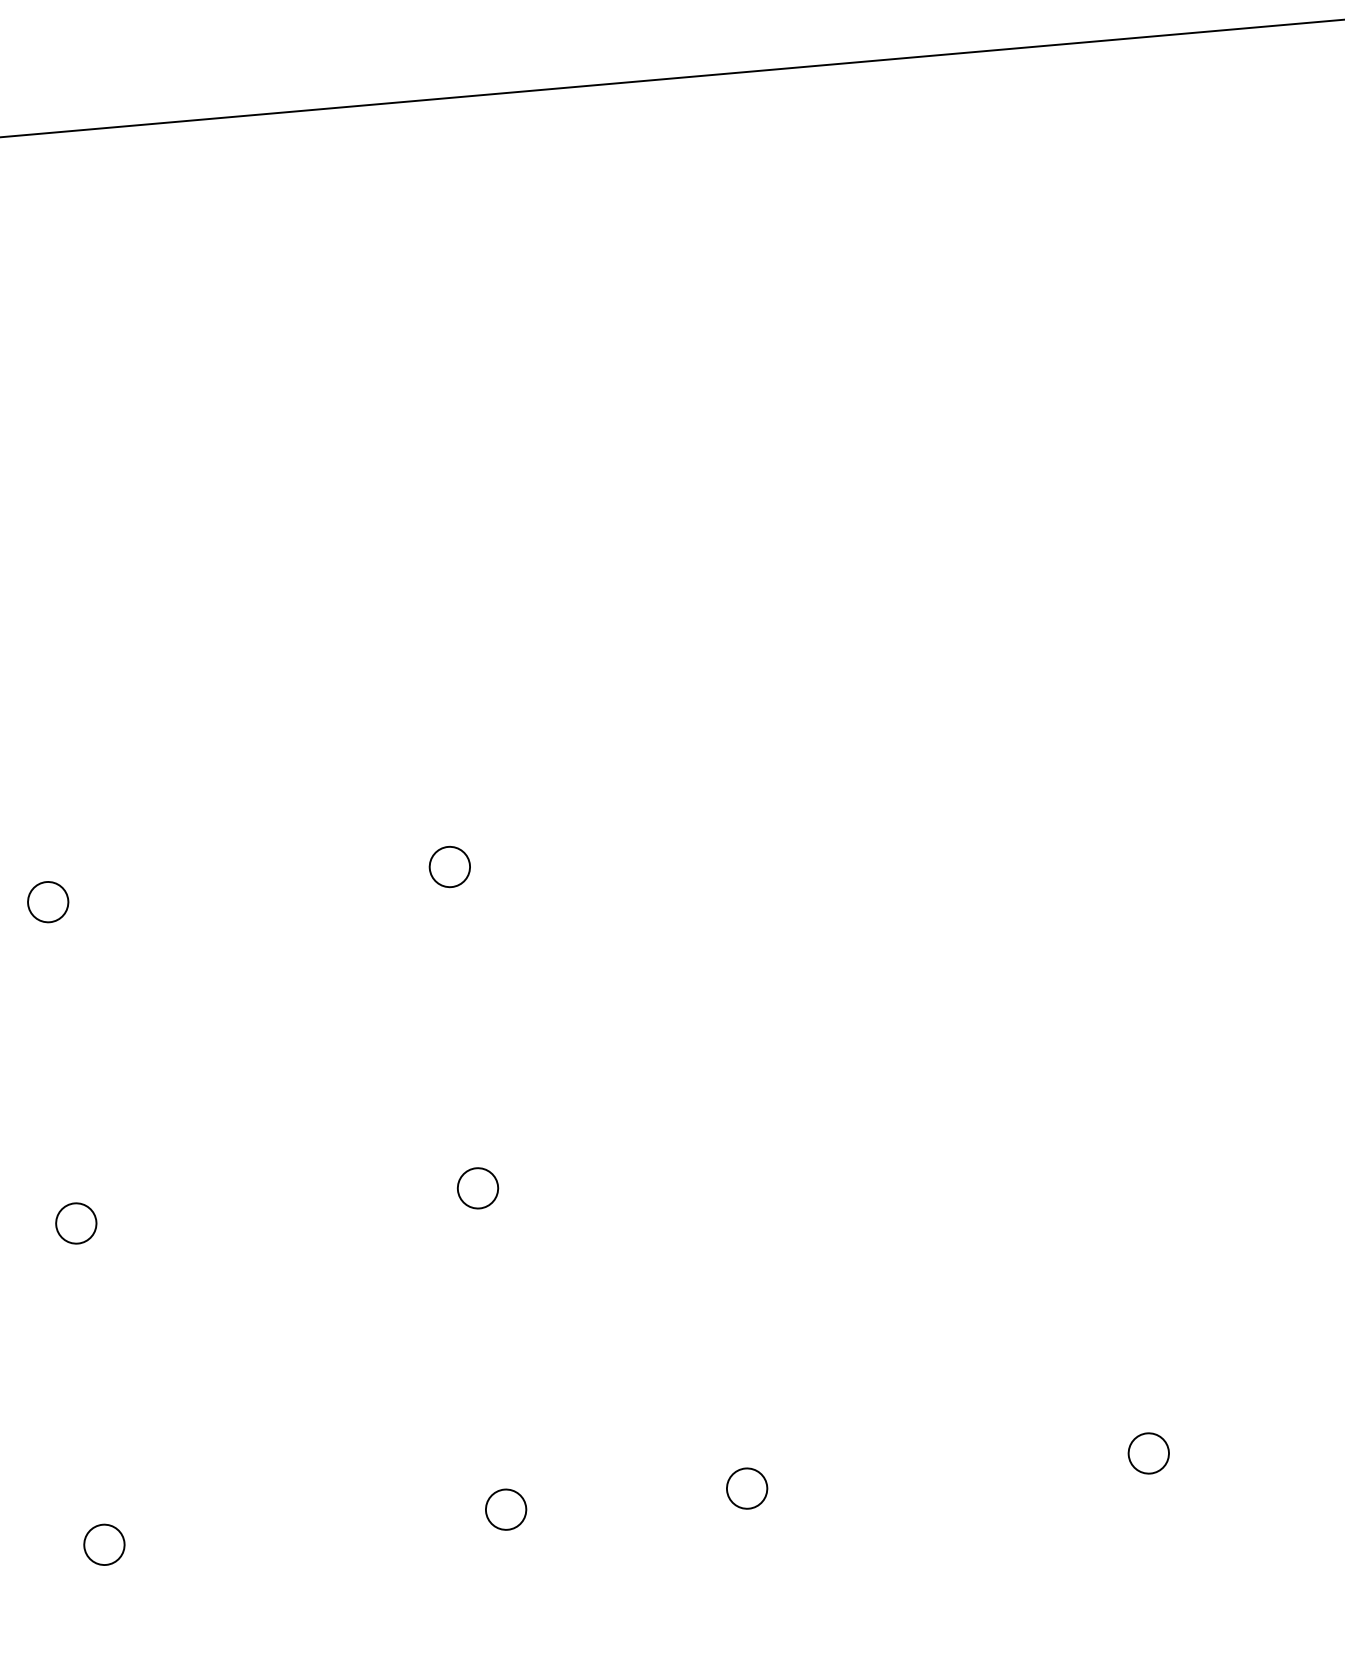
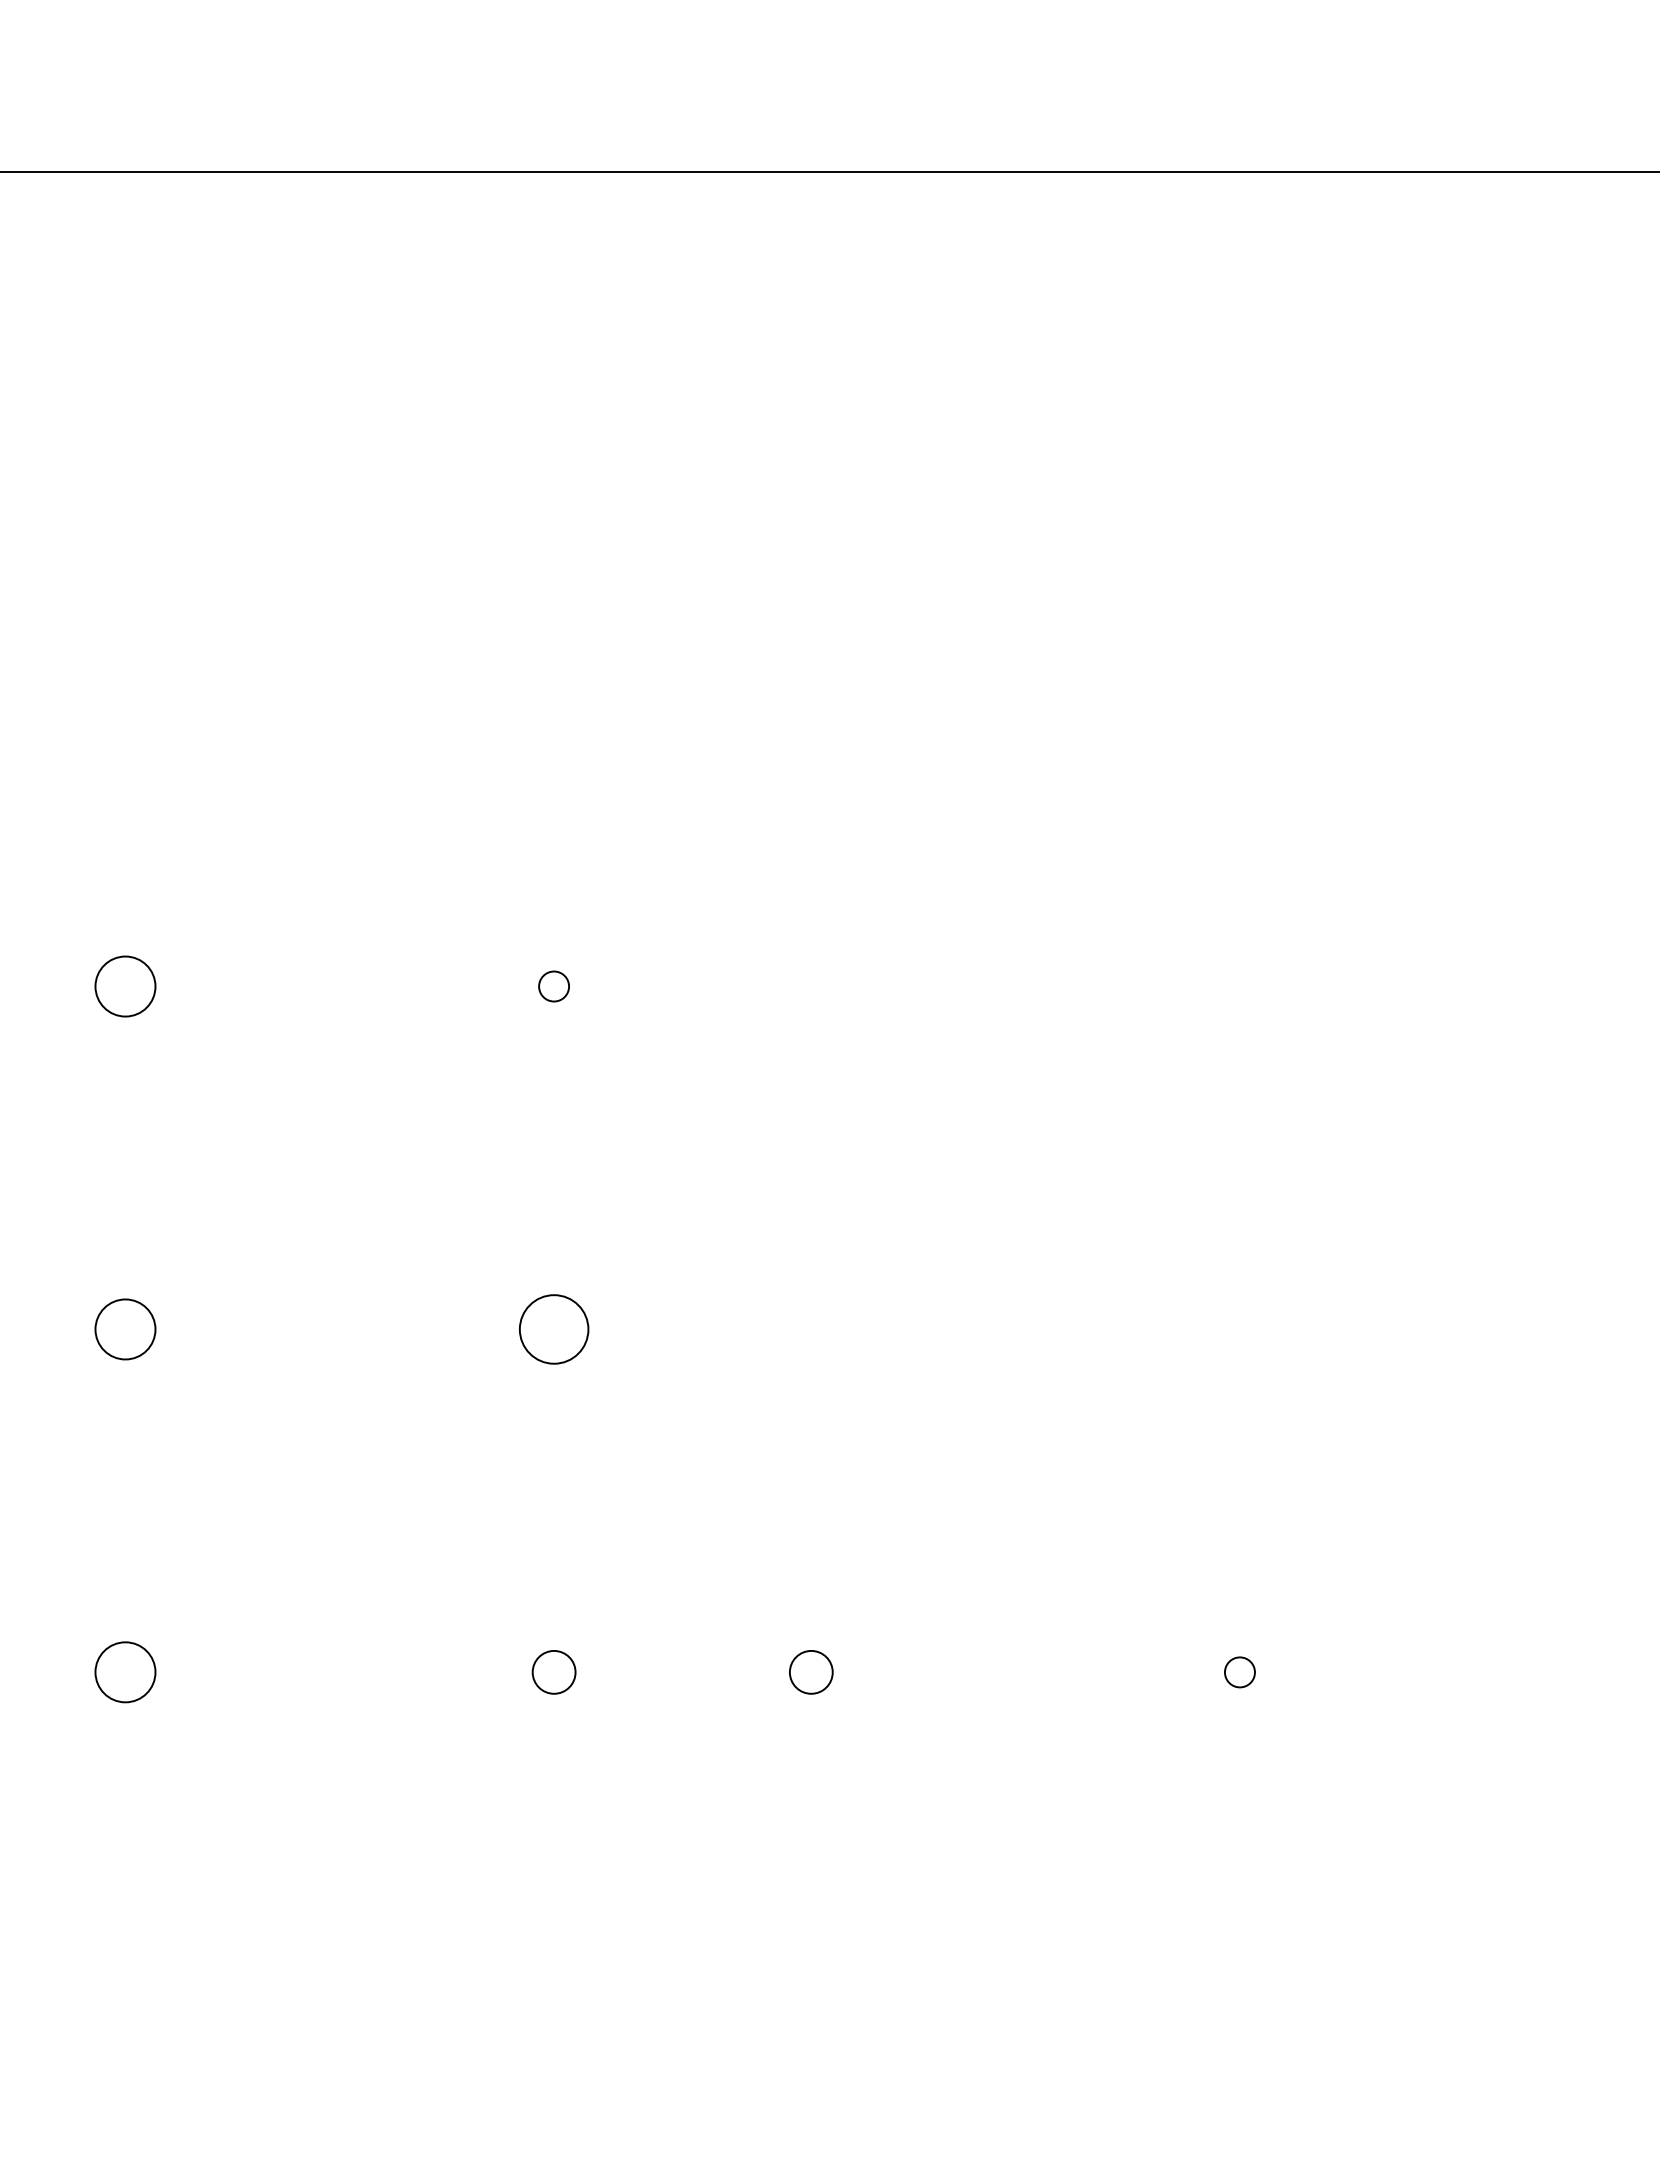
circle: (449, 867) -> (553, 986), size x0.7
circle: (48, 902) -> (125, 986), size x1.4
circle: (477, 1188) -> (553, 1329), size x1.6
circle: (76, 1223) -> (125, 1329), size x1.4
circle: (1148, 1453) -> (1239, 1672), size x0.7
circle: (104, 1544) -> (125, 1672), size x1.4

